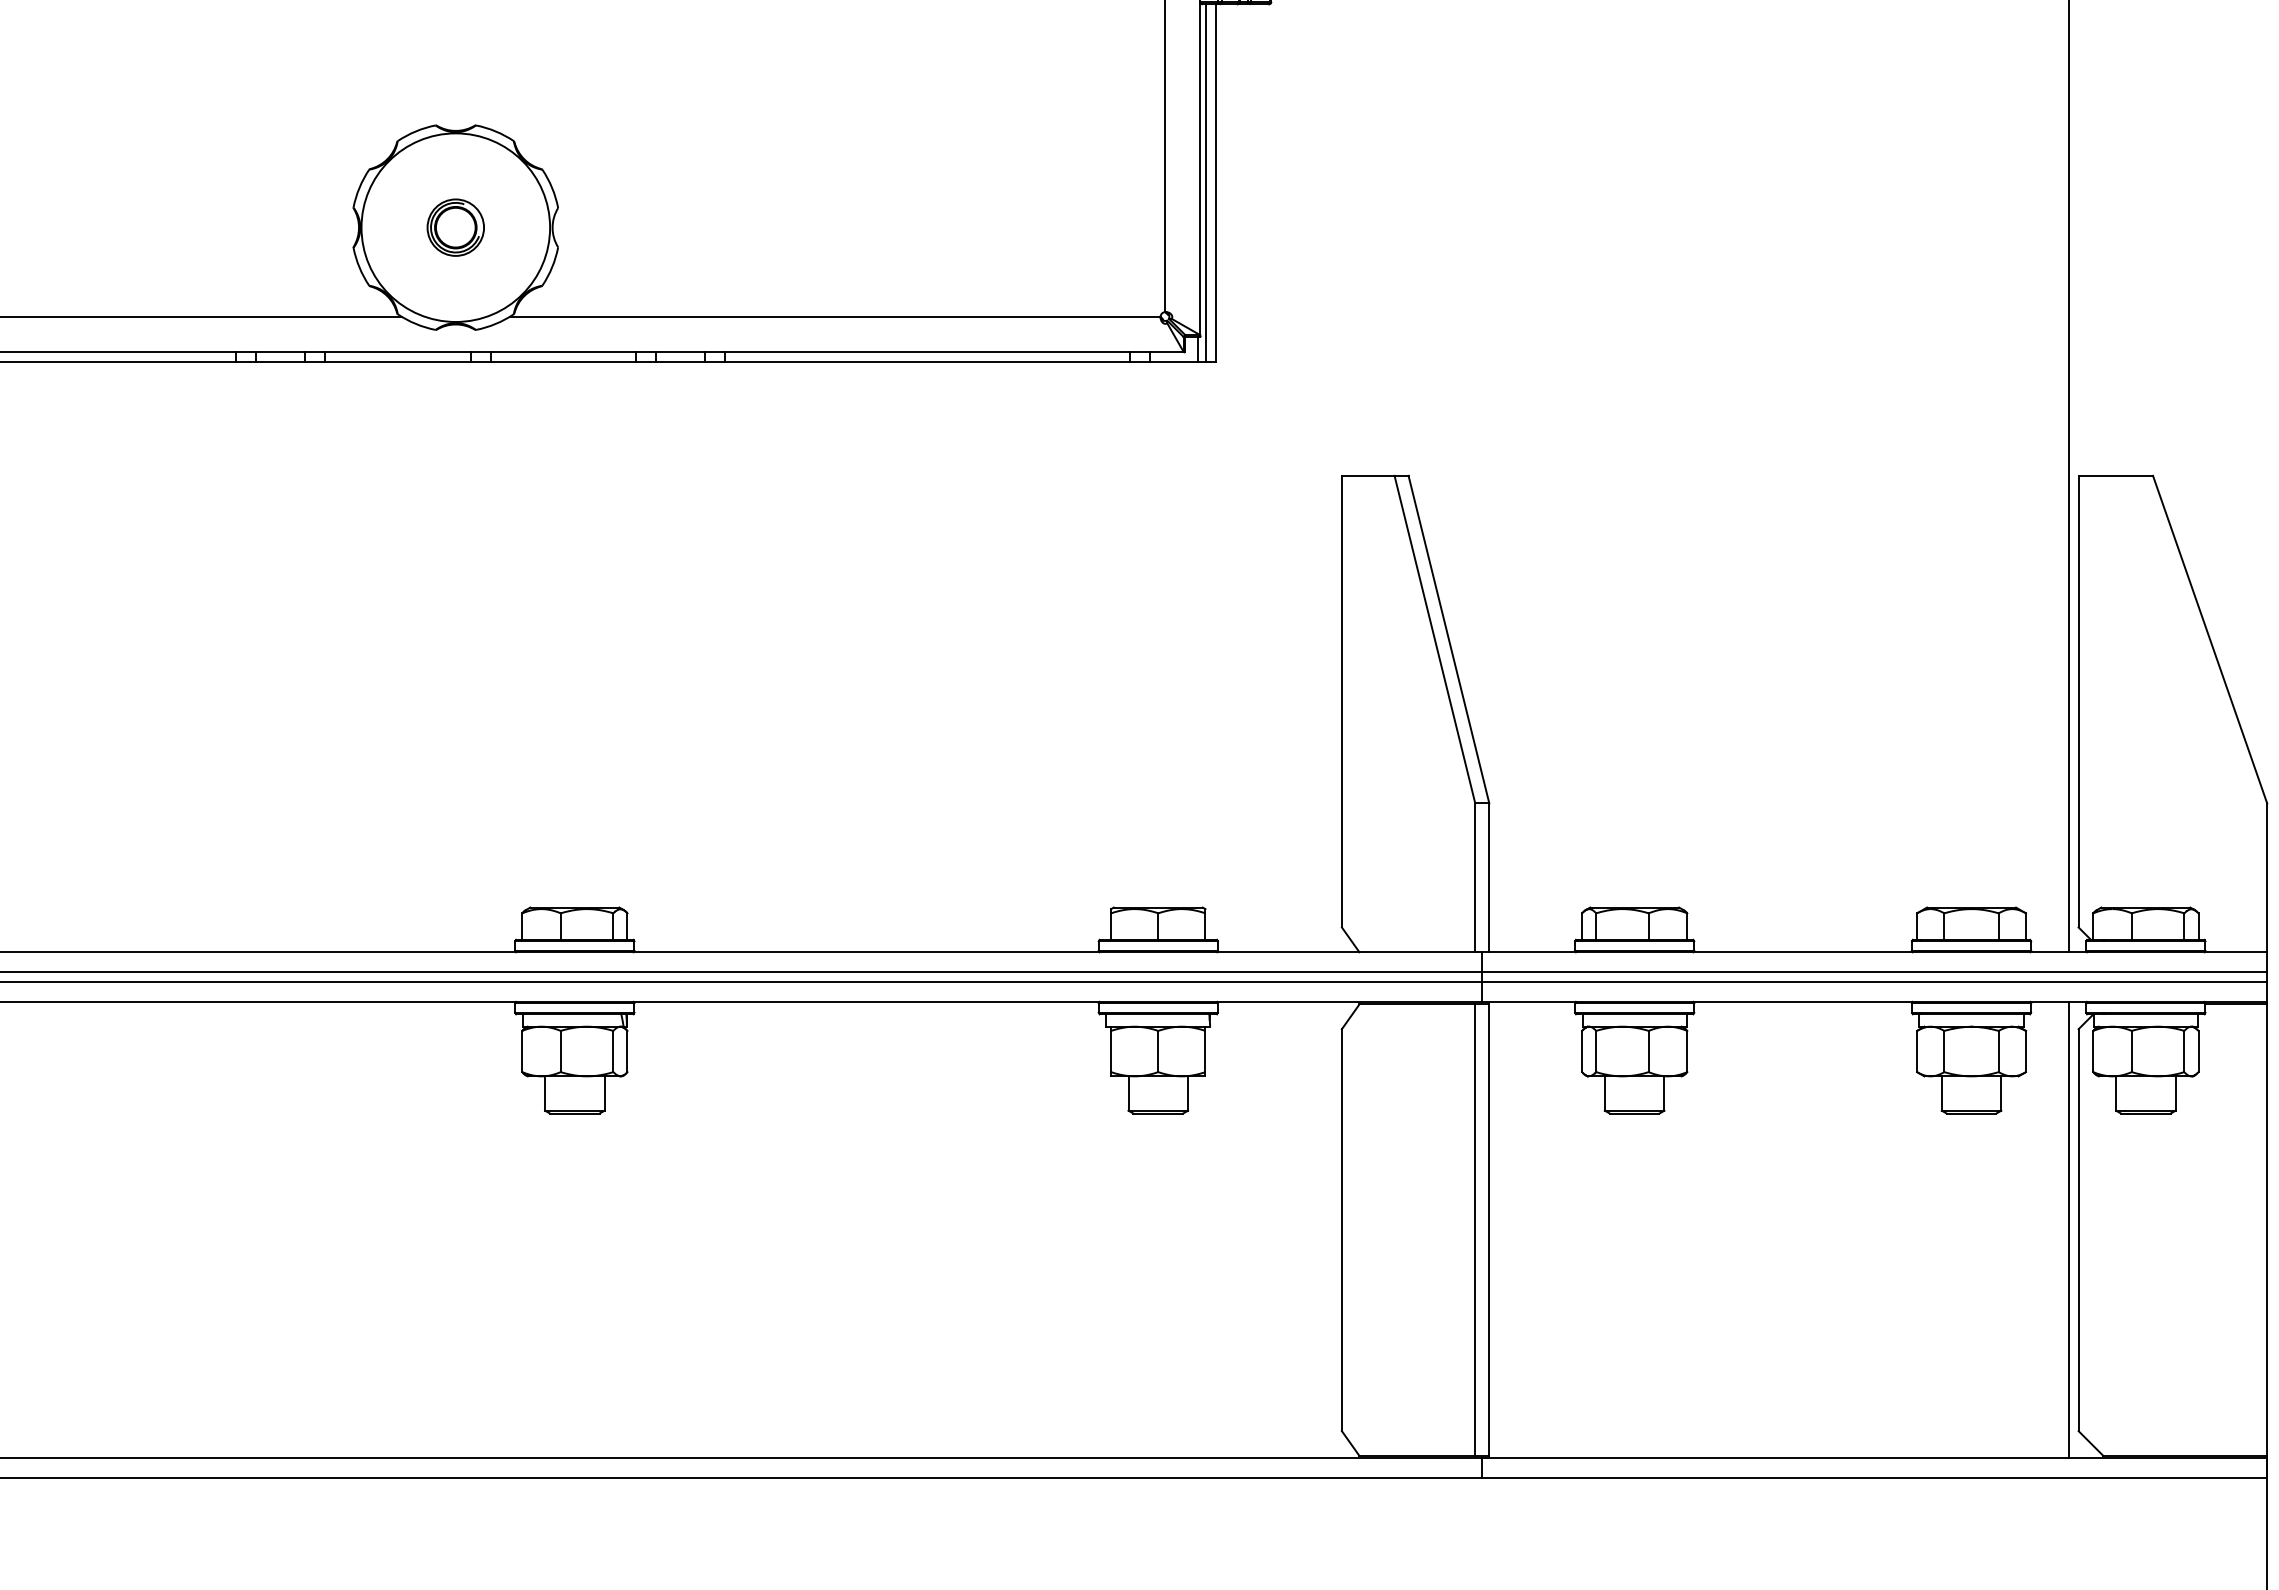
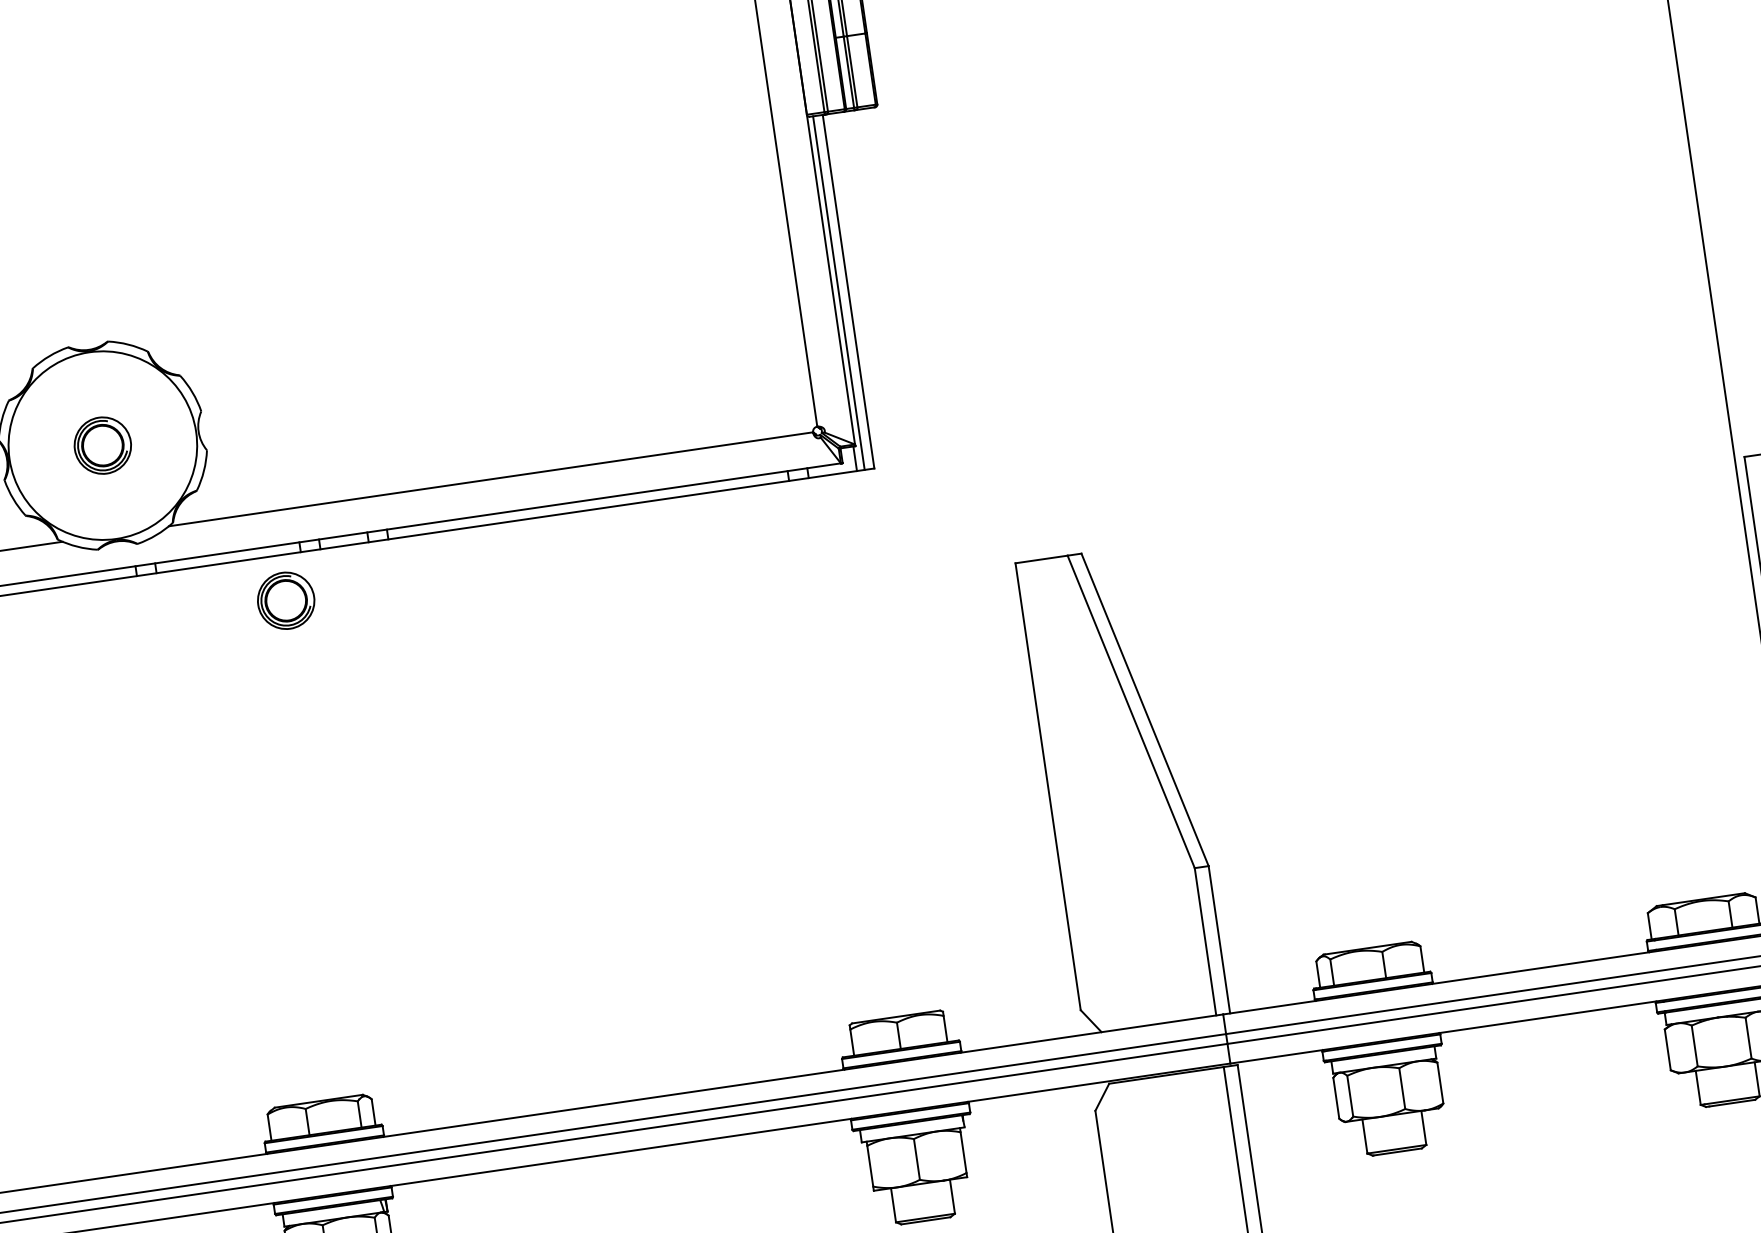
part: (614, 407) -> (285, 600), added

